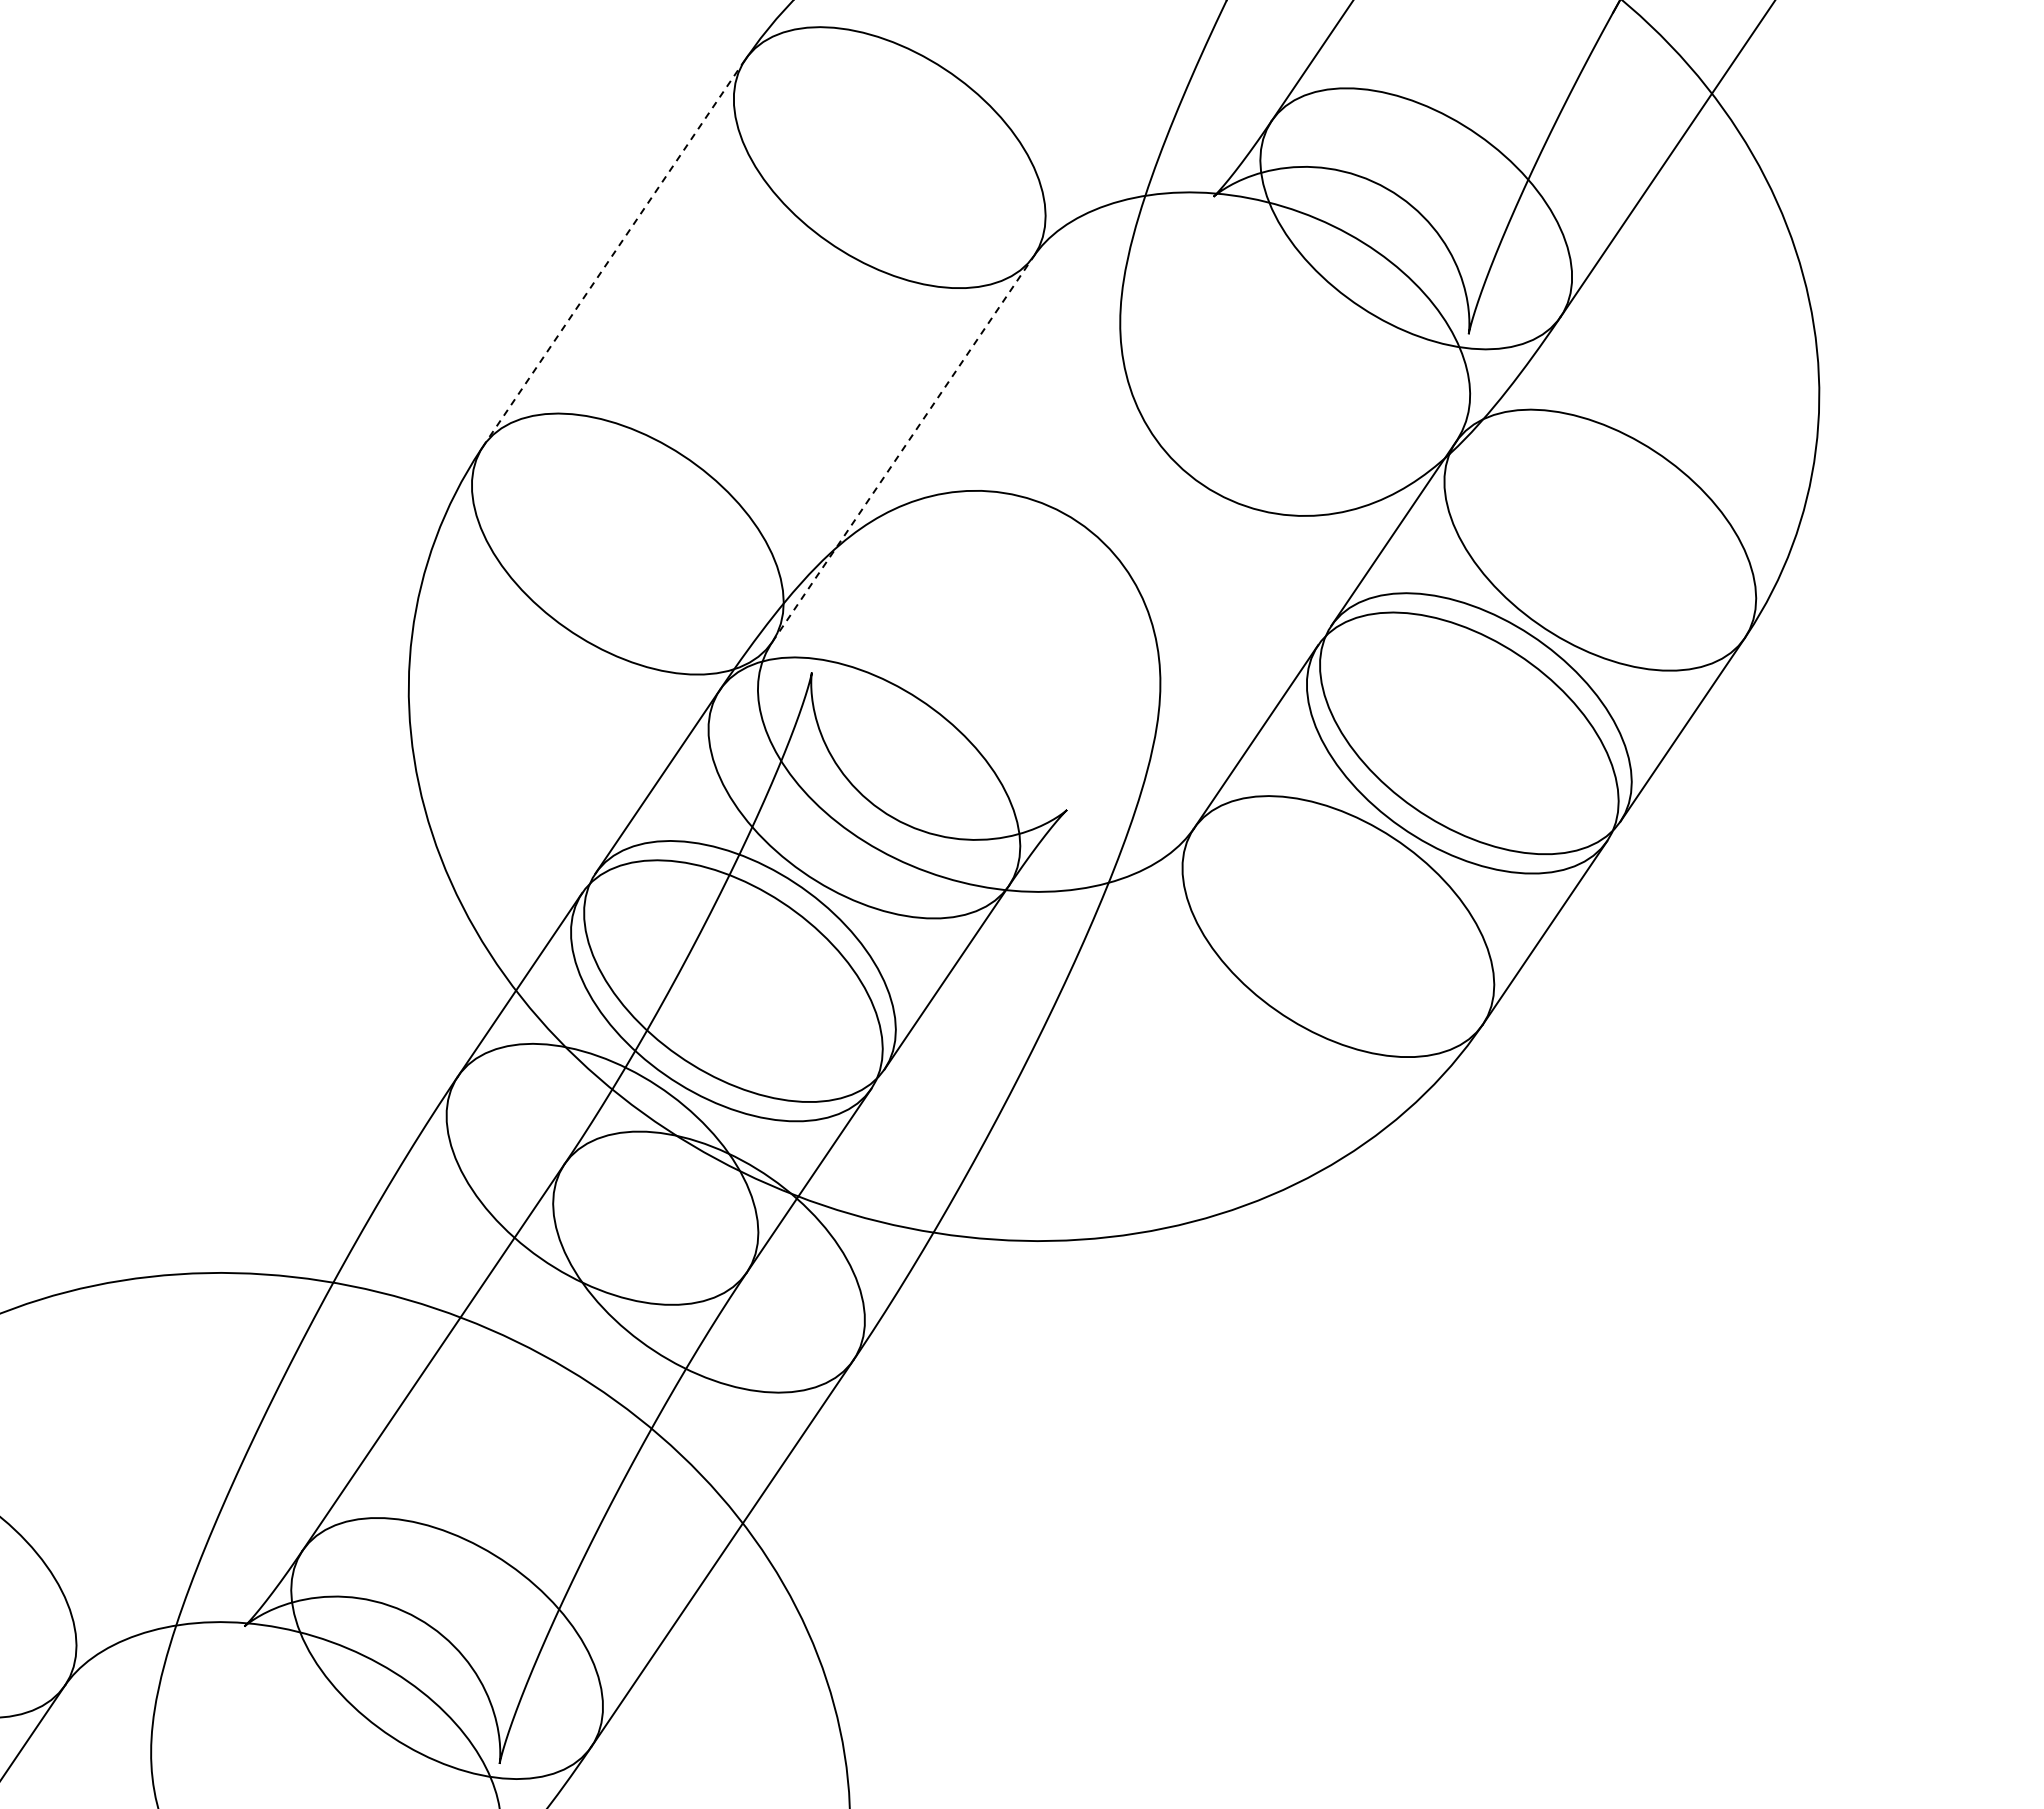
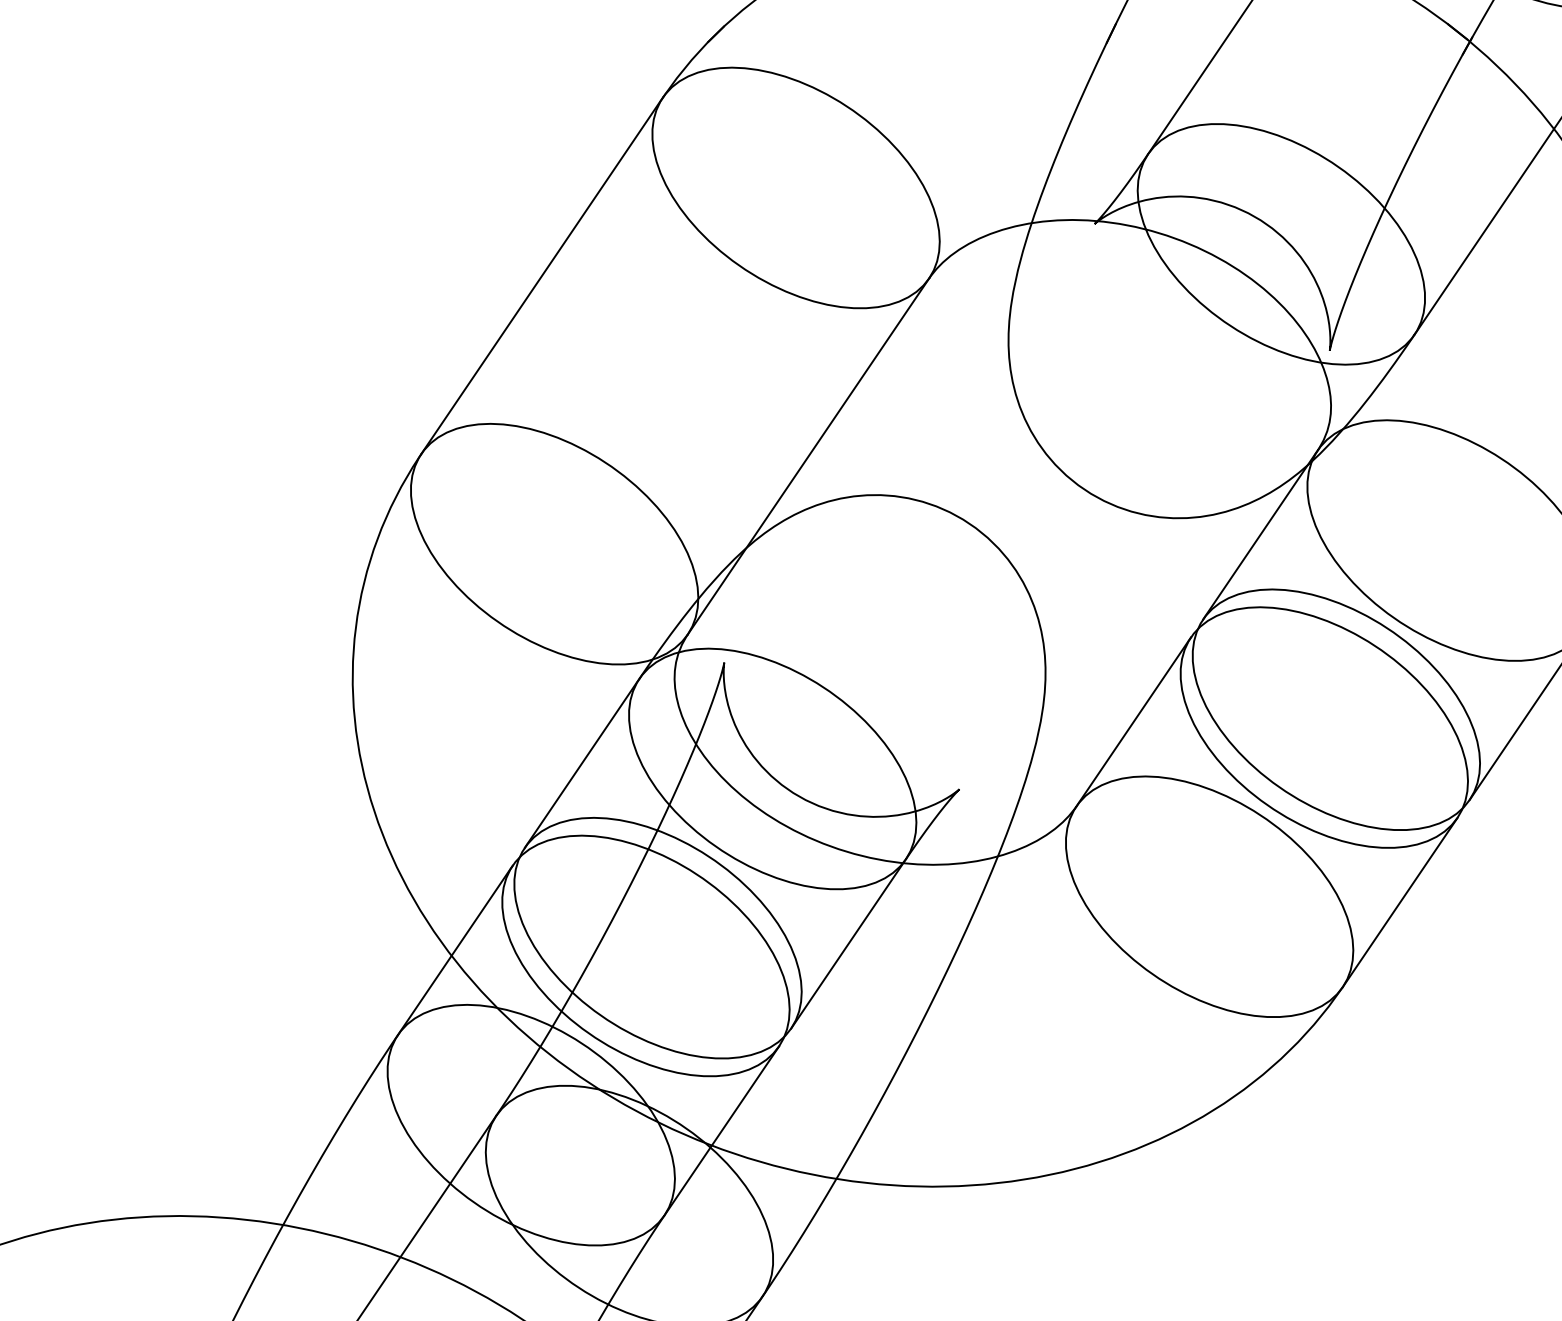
line: (613, 253) -> (541, 276), dashed -> solid
line: (903, 448) -> (808, 456), dashed -> solid

